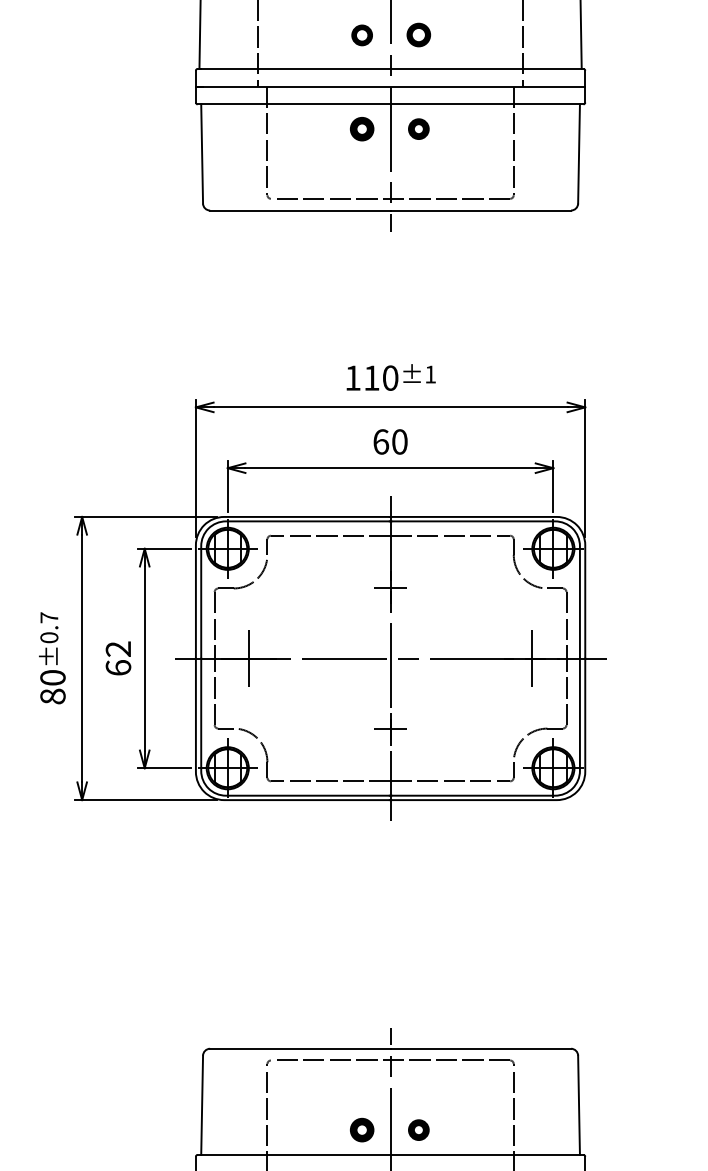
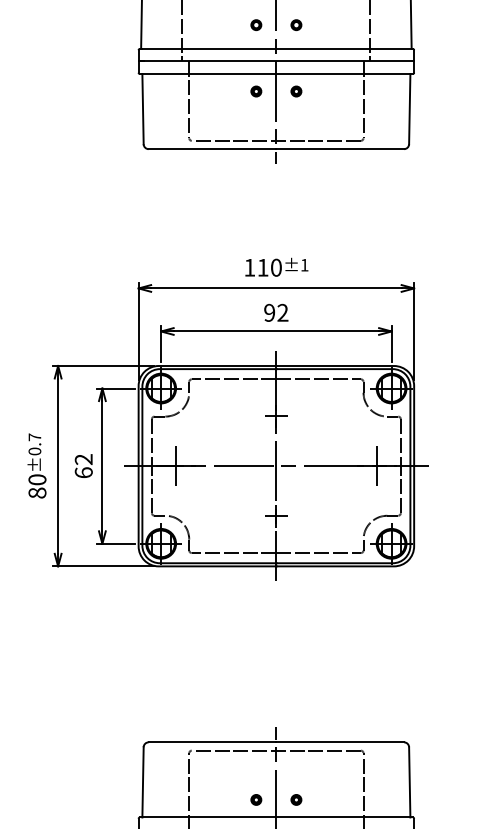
part: (362, 34) -> (256, 24), size x0.71
part: (419, 35) -> (296, 25), size x0.62
part: (362, 129) -> (256, 91), size x0.62
part: (419, 129) -> (296, 91), size x0.71
text: (390, 441) -> (276, 312), 60 -> 92
part: (362, 1129) -> (256, 799), size x0.62
part: (419, 1129) -> (296, 799), size x0.71

